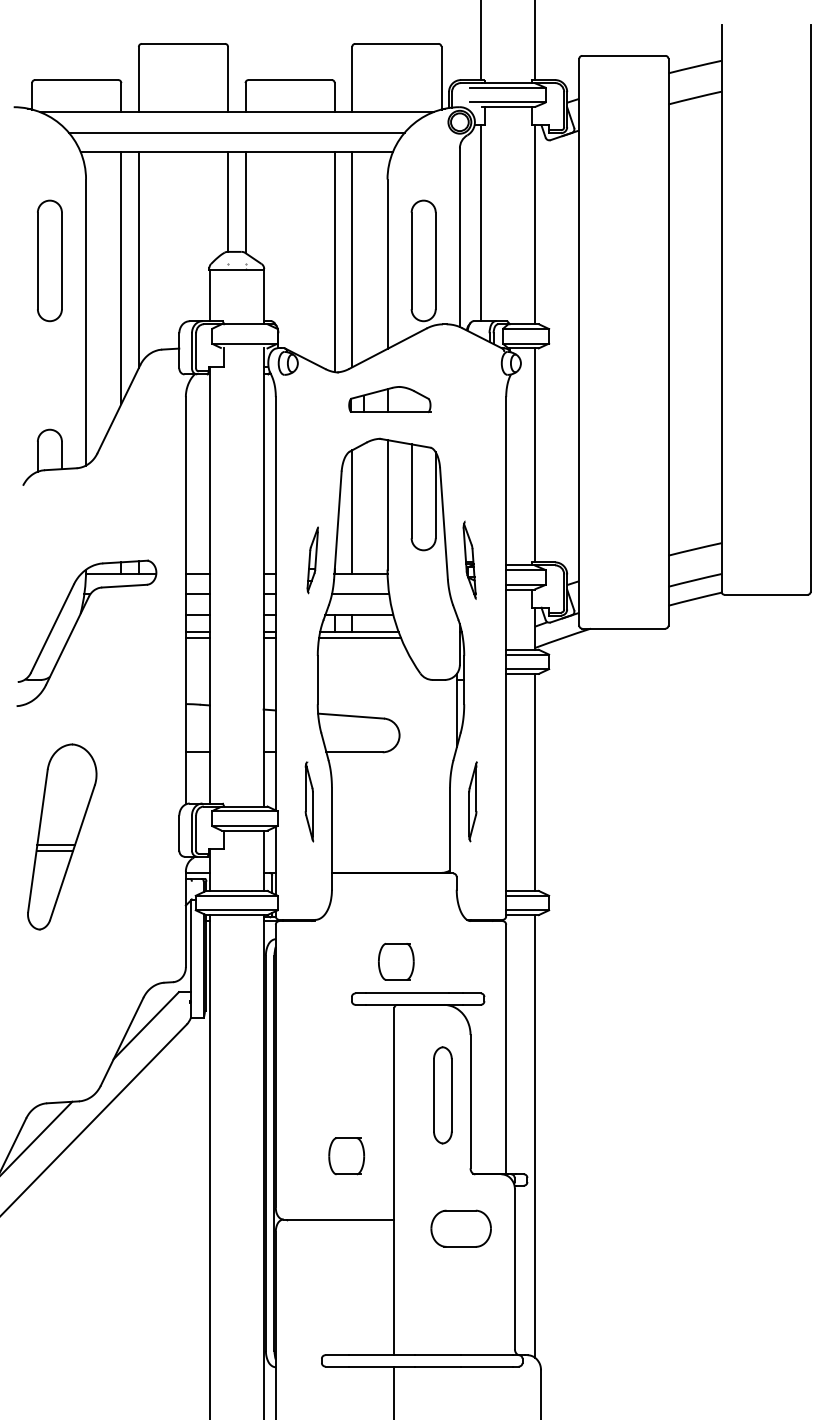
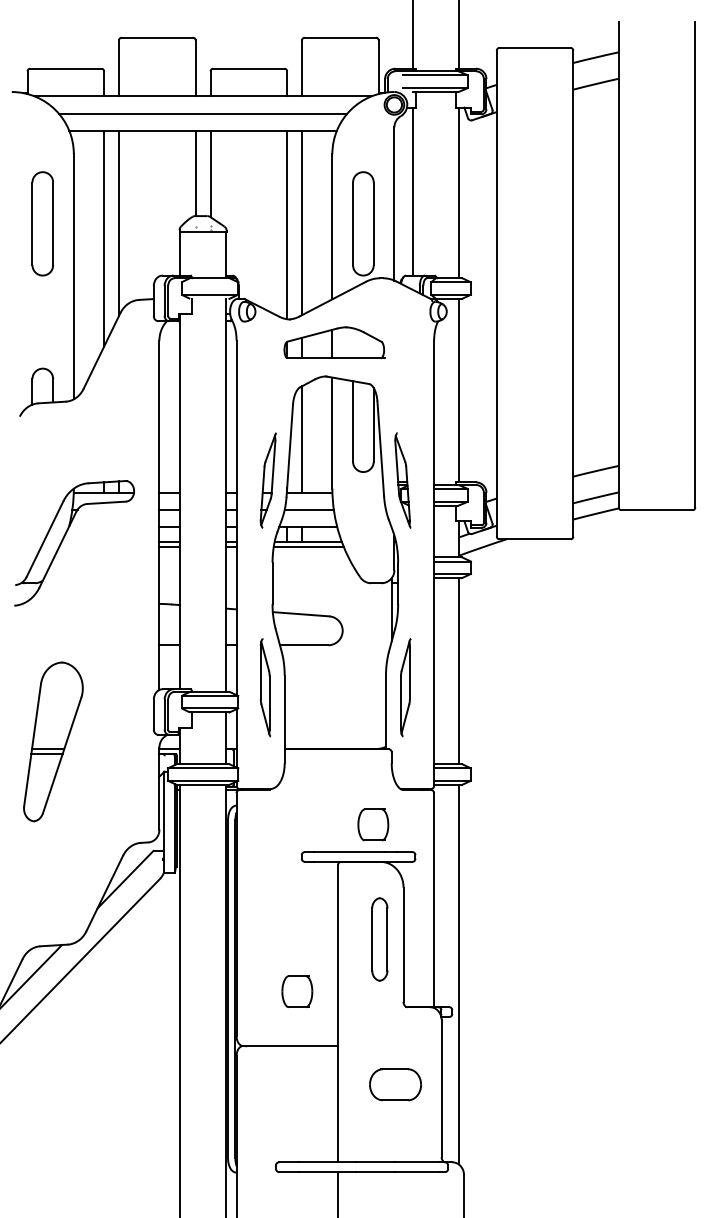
part: (389, 399) -> (334, 342), size x1.43
part: (312, 560) -> (268, 480), size x1.67
part: (469, 560) -> (402, 480), size x1.43
part: (309, 801) -> (265, 687), size x1.43
part: (472, 801) -> (405, 687), size x1.43
part: (62, 836) -> (53, 741), moved
part: (396, 961) -> (373, 824), moved
part: (460, 1228) -> (394, 1084), moved

